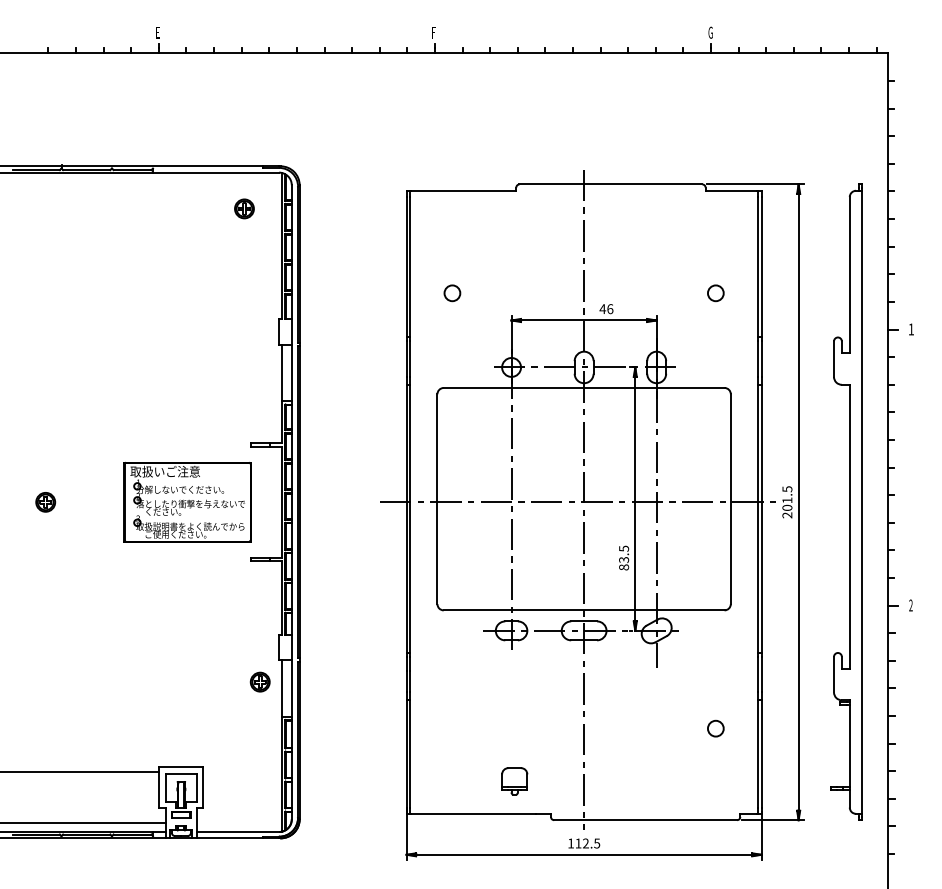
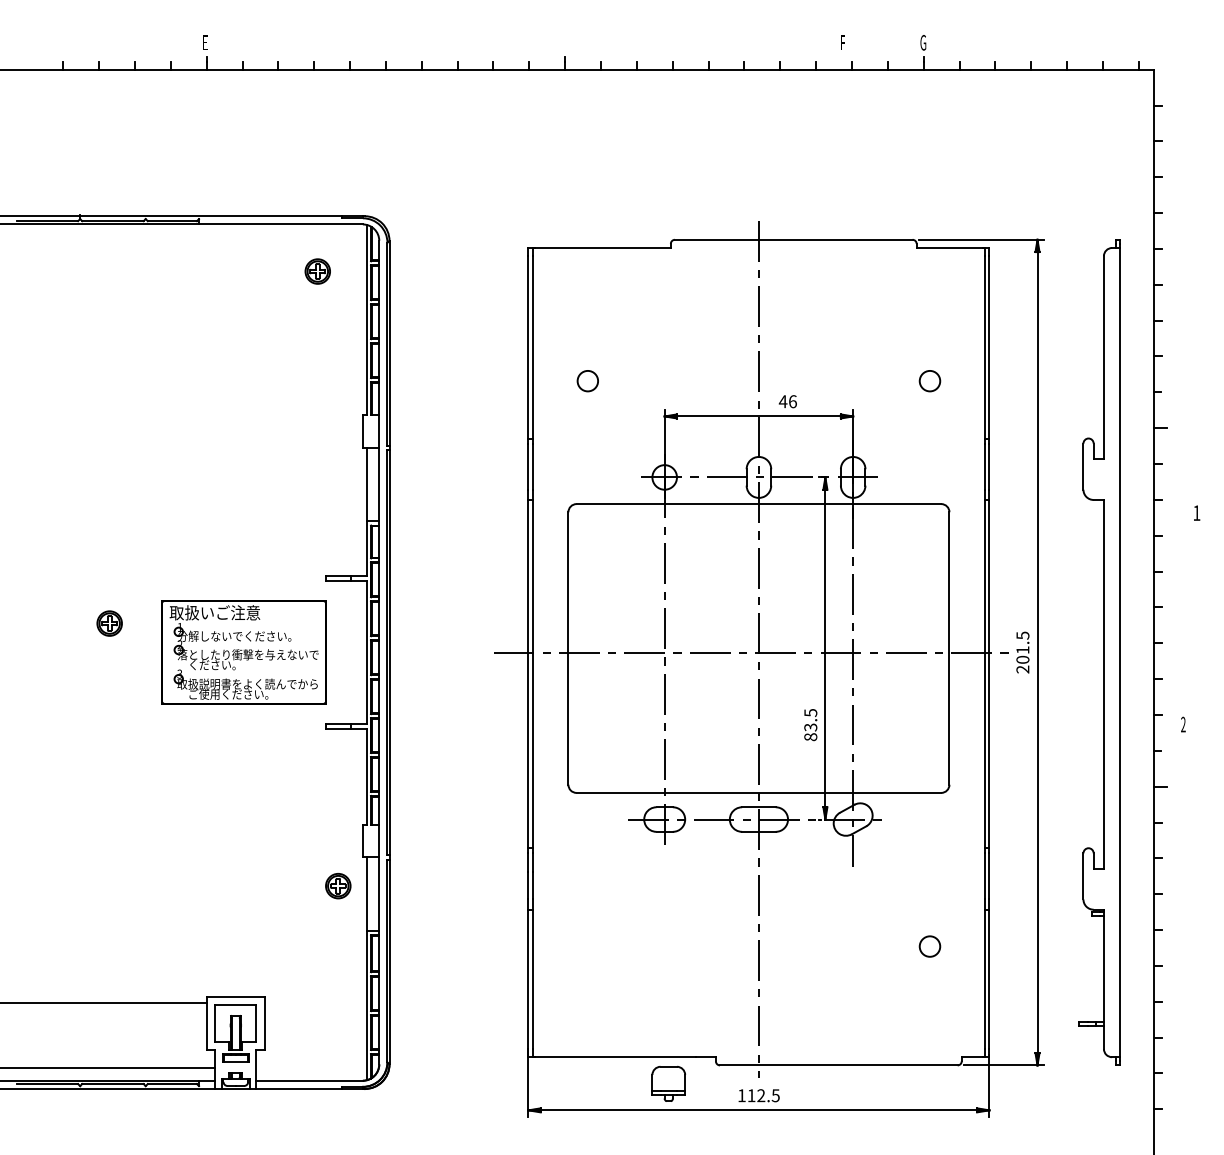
text: (433, 32) -> (842, 42), moved
text: (911, 329) -> (1197, 512), moved
part: (45, 502) -> (109, 623), moved
text: (911, 605) -> (1183, 724), moved
part: (514, 780) -> (668, 1083), moved

